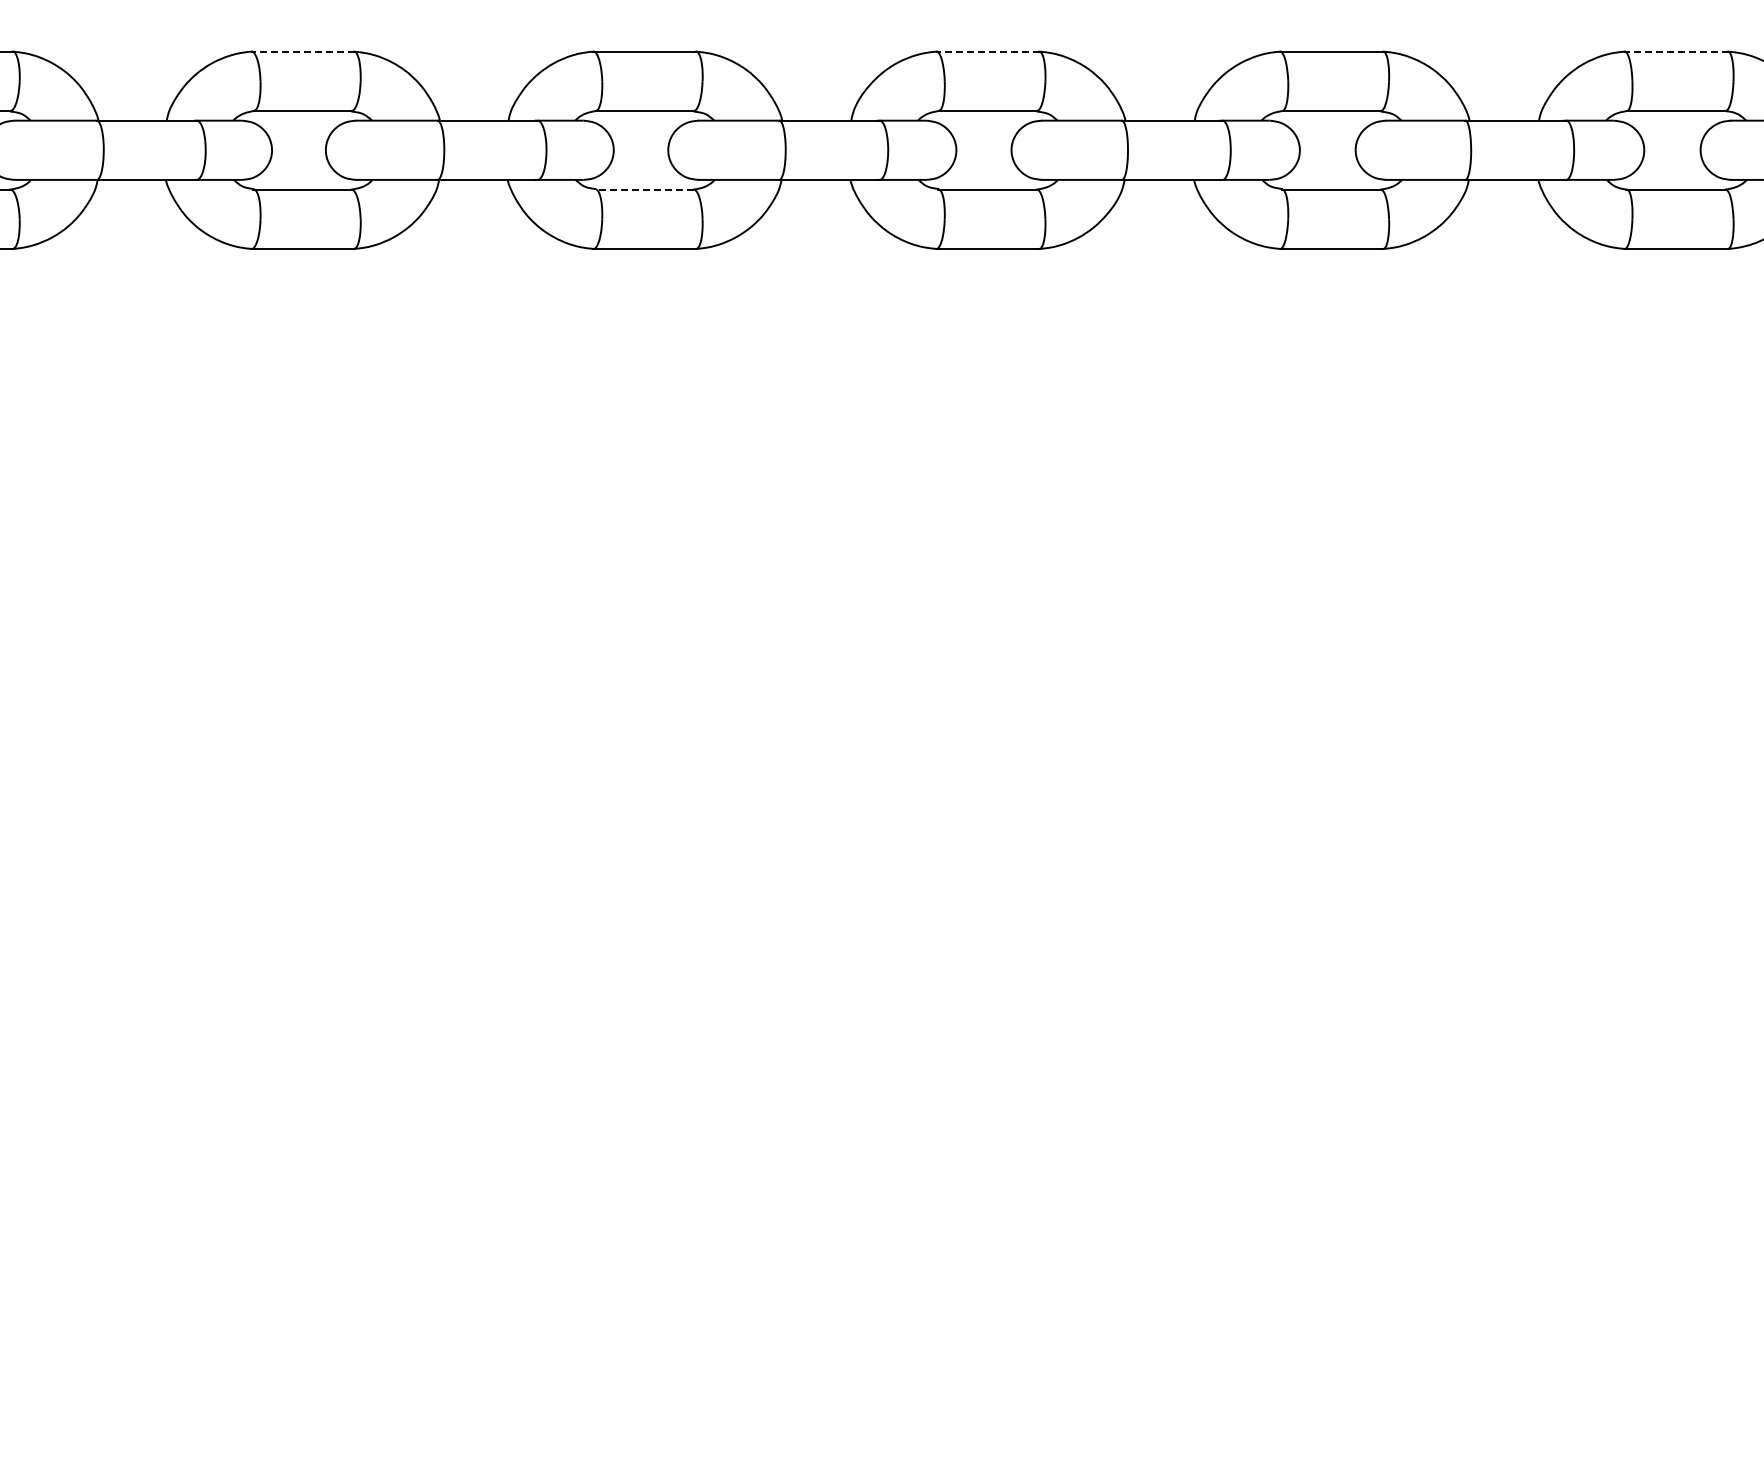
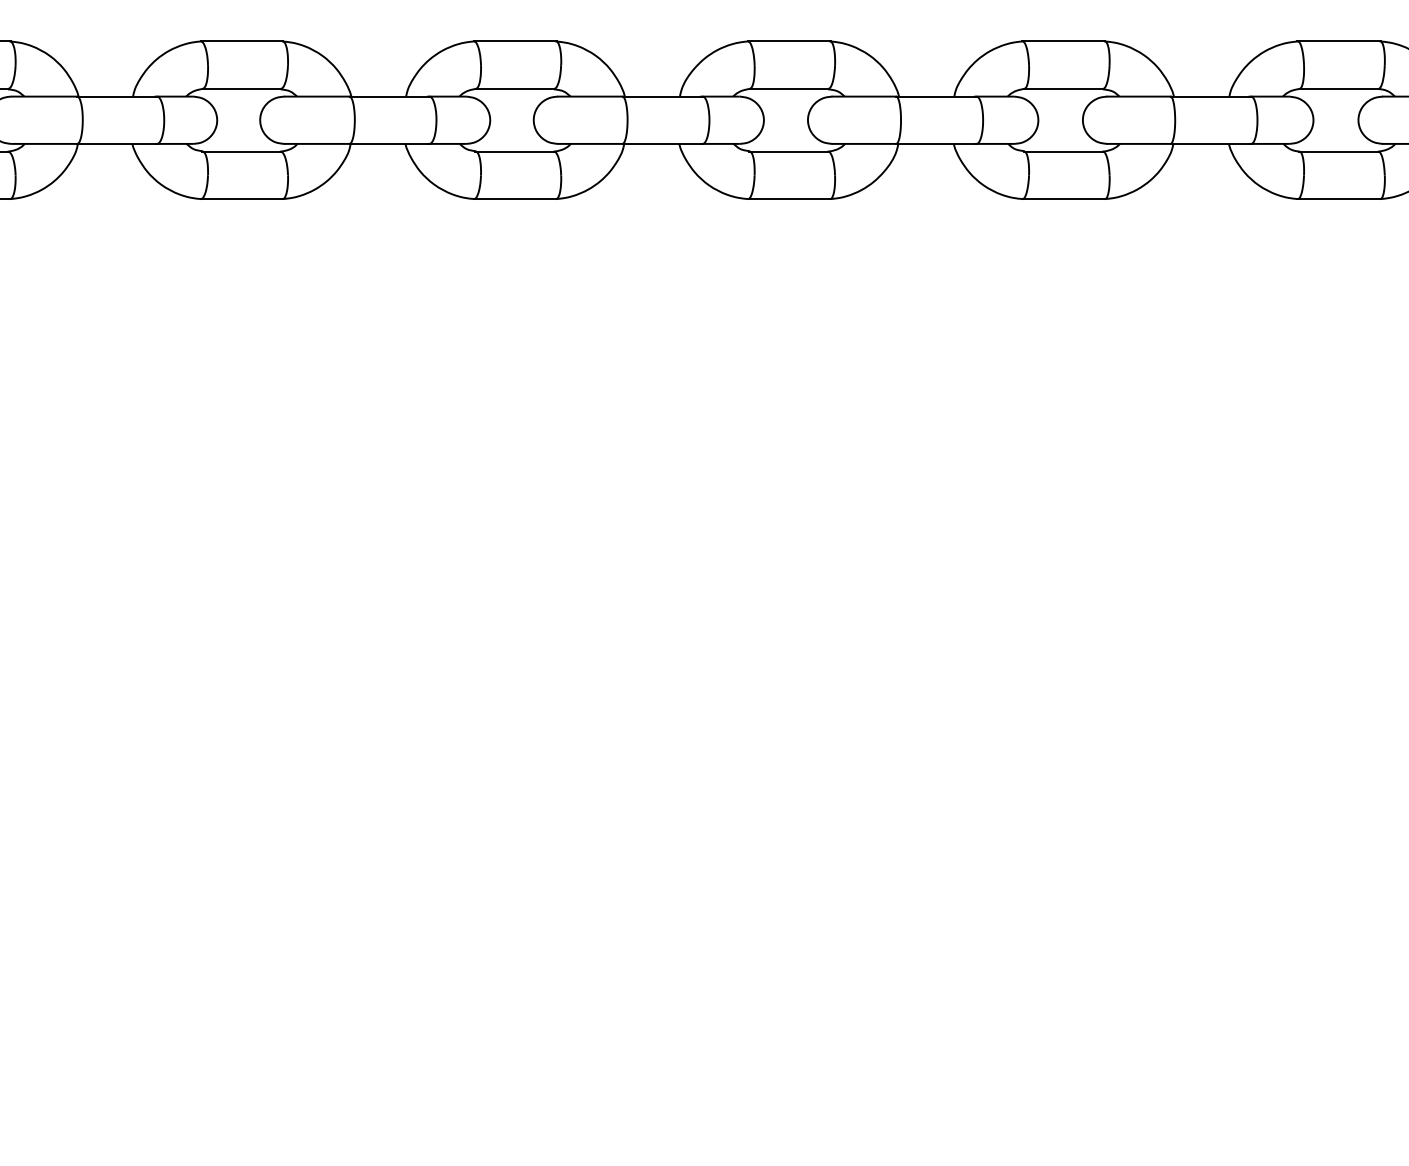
line: (302, 51) -> (241, 41), dashed -> solid
line: (987, 51) -> (788, 41), dashed -> solid
line: (1675, 51) -> (1338, 41), dashed -> solid
line: (644, 189) -> (514, 151), dashed -> solid

